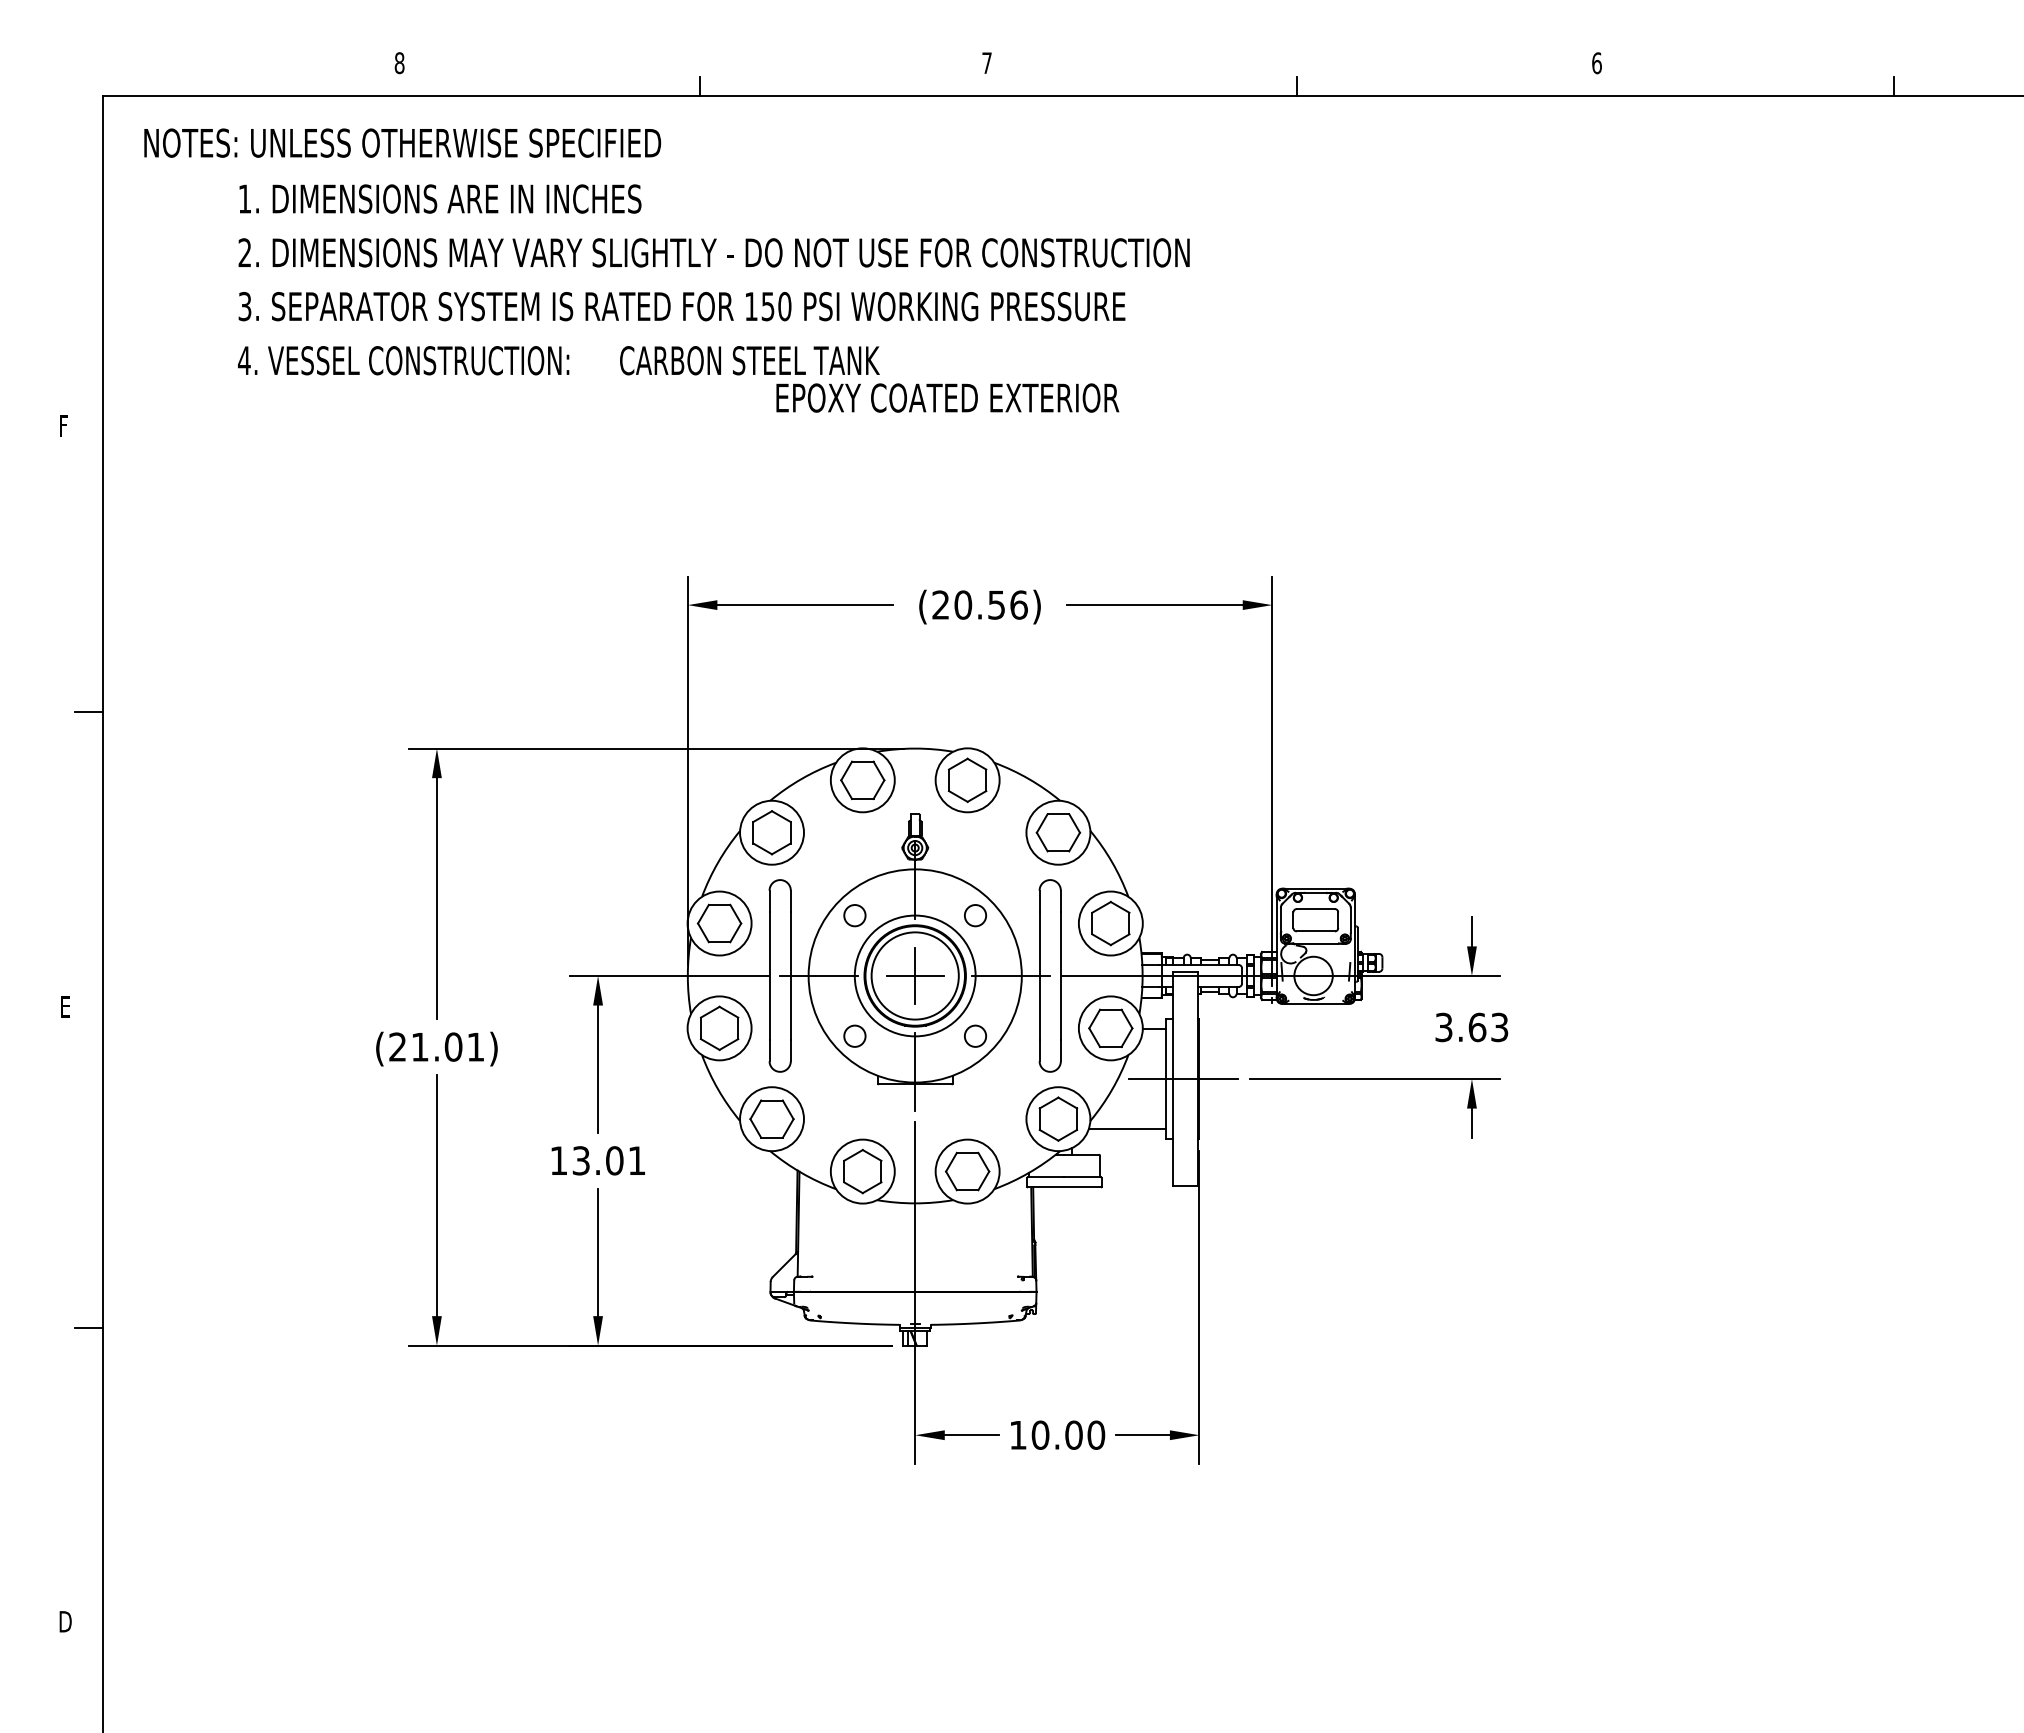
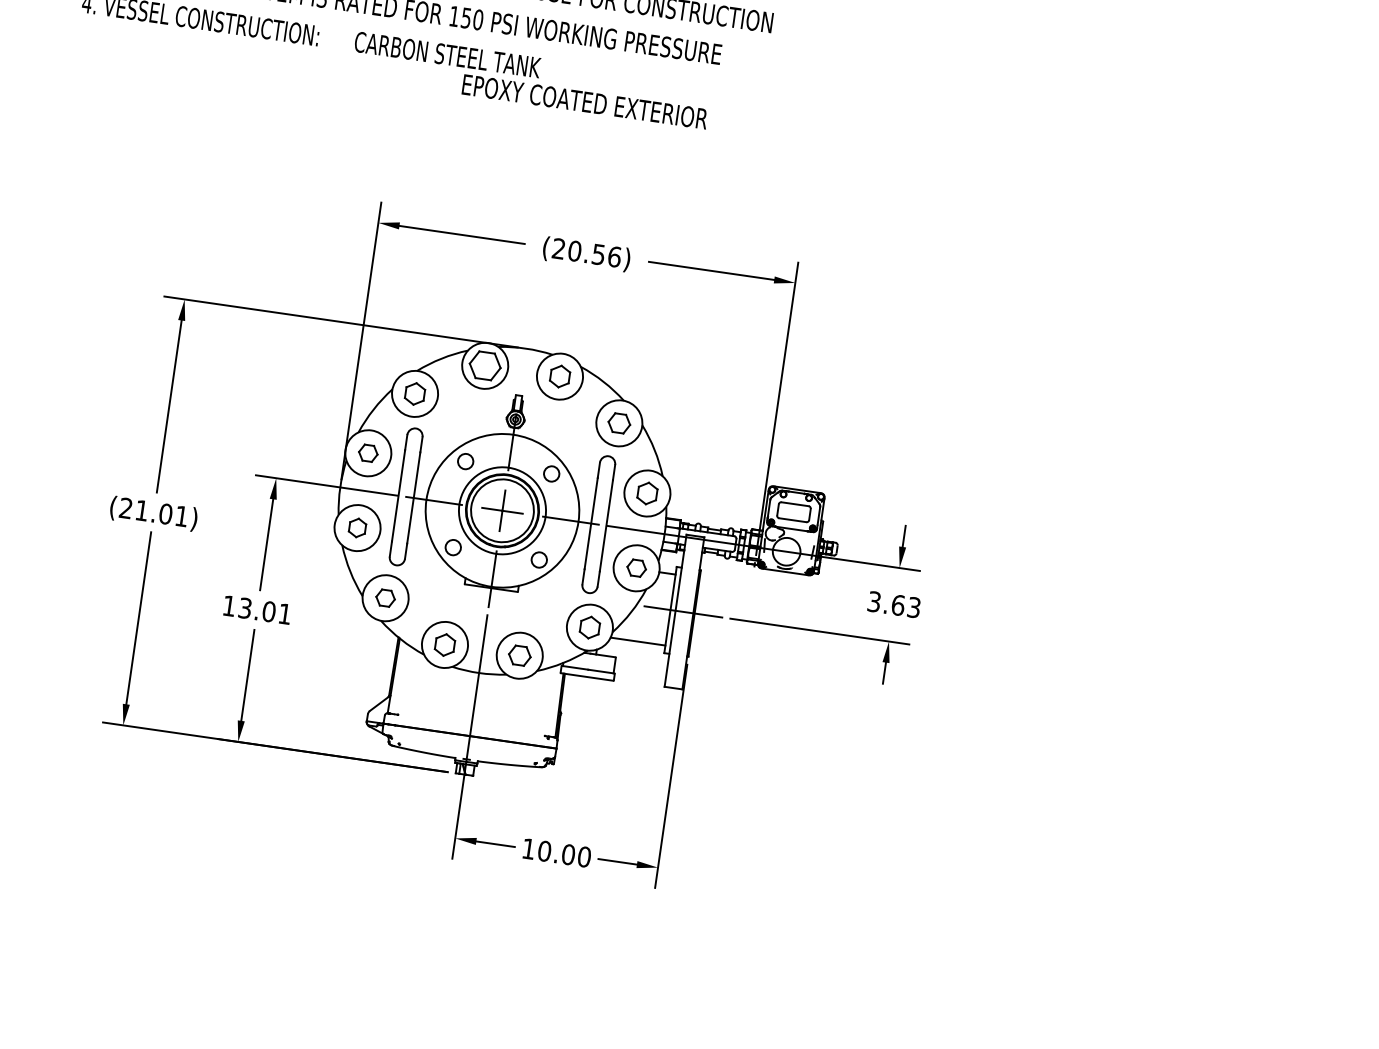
part: (967, 779) -> (559, 376), size x0.7
part: (771, 832) -> (414, 393), size x0.7
part: (1058, 832) -> (619, 423), size x0.7
part: (719, 923) -> (368, 453), size x0.6
part: (1110, 923) -> (647, 493), size x0.7
part: (719, 1027) -> (357, 527), size x0.6
part: (1110, 1027) -> (636, 567), size x0.6
part: (771, 1118) -> (385, 597), size x0.6
part: (1058, 1118) -> (590, 627), size x0.7
part: (862, 1171) -> (444, 644), size x0.7
part: (967, 1171) -> (519, 655), size x0.7

